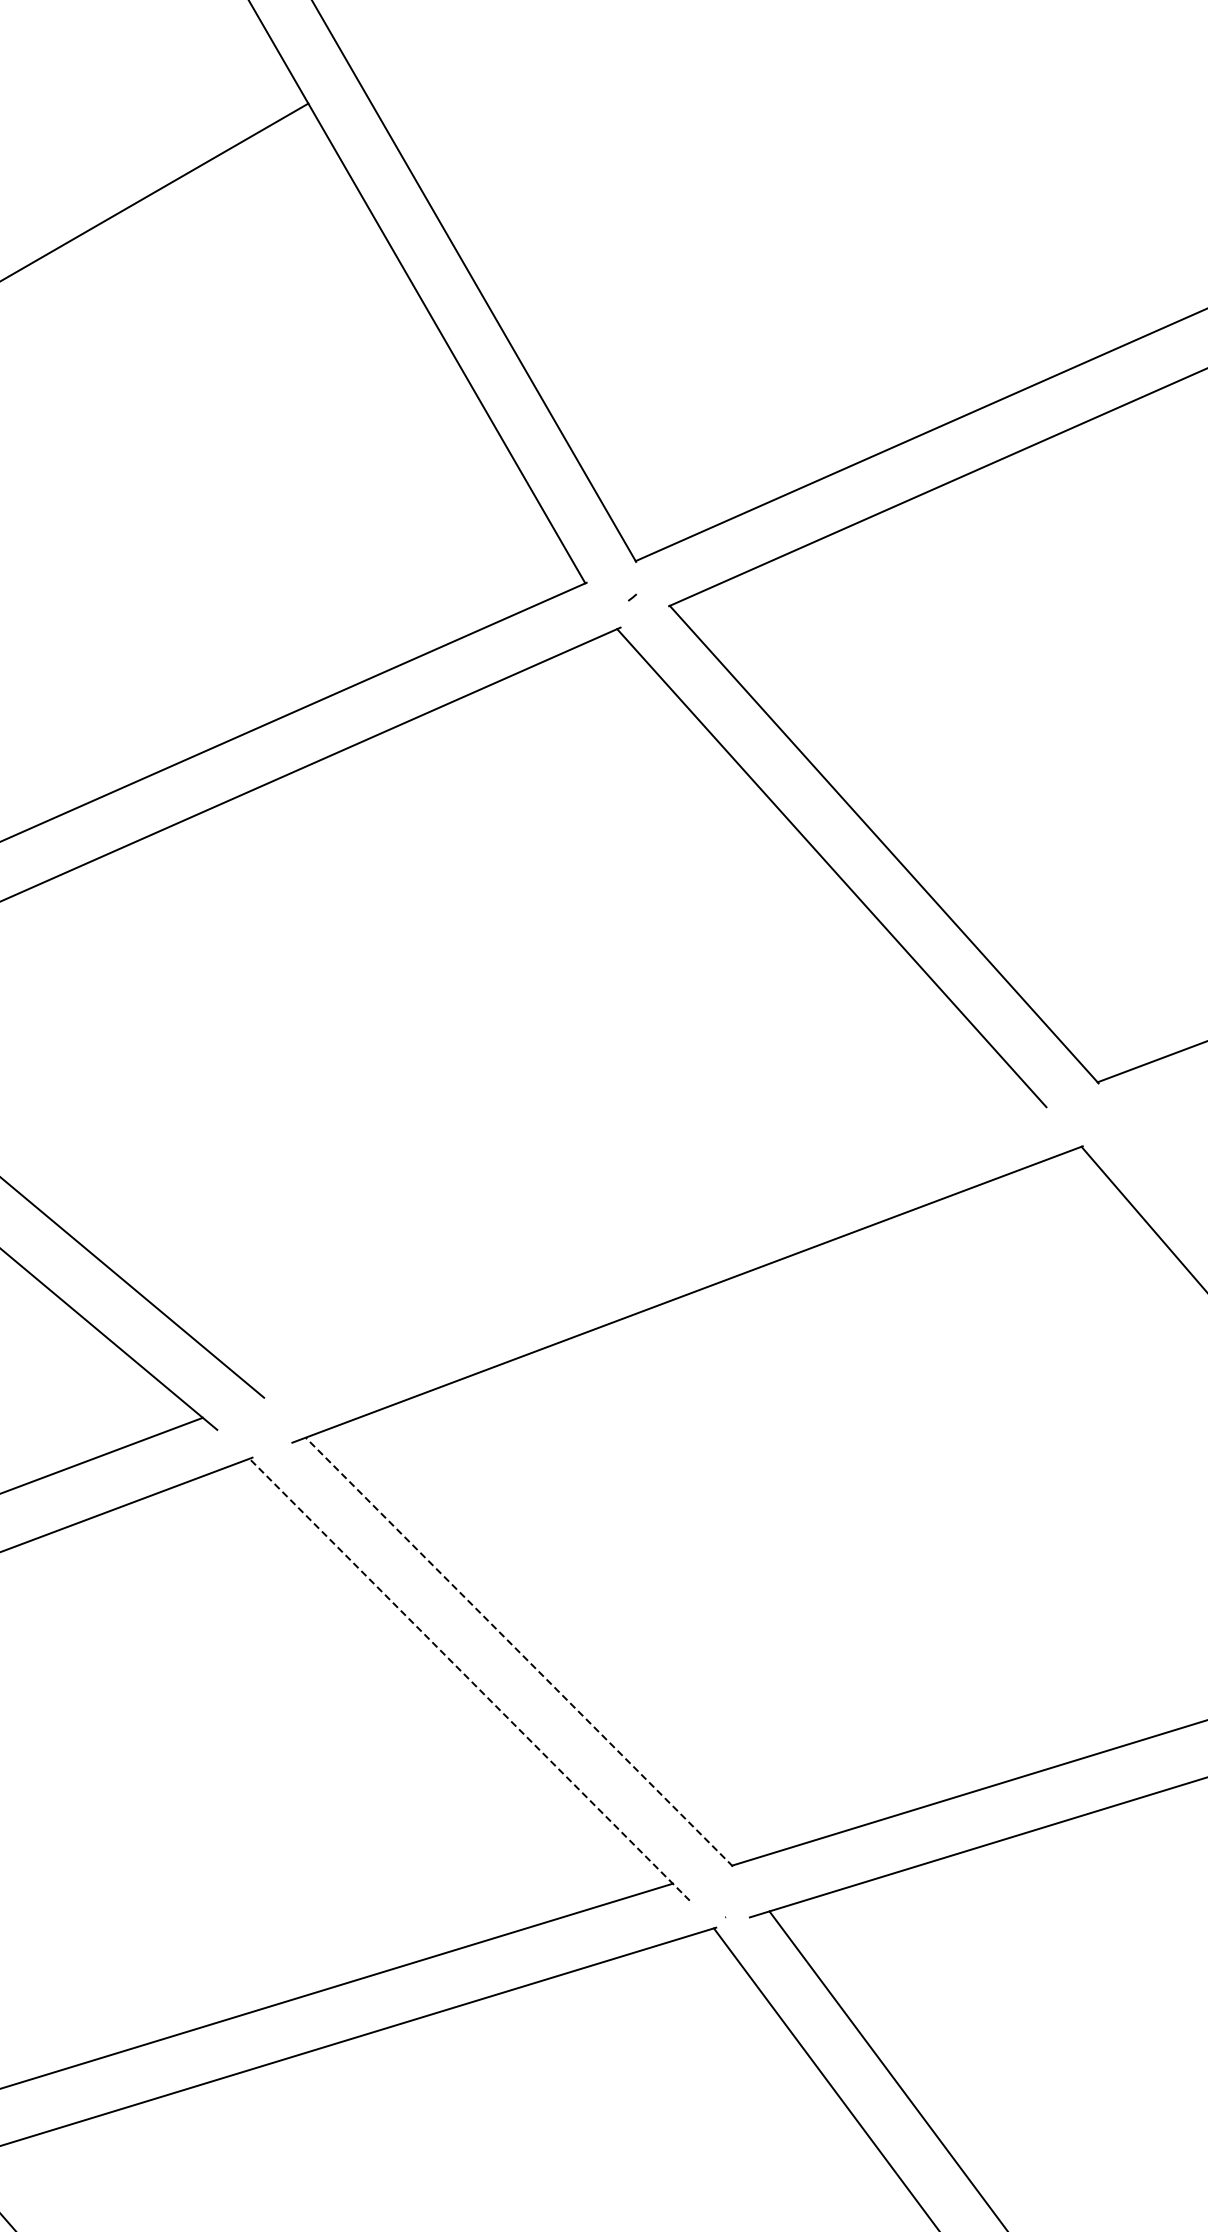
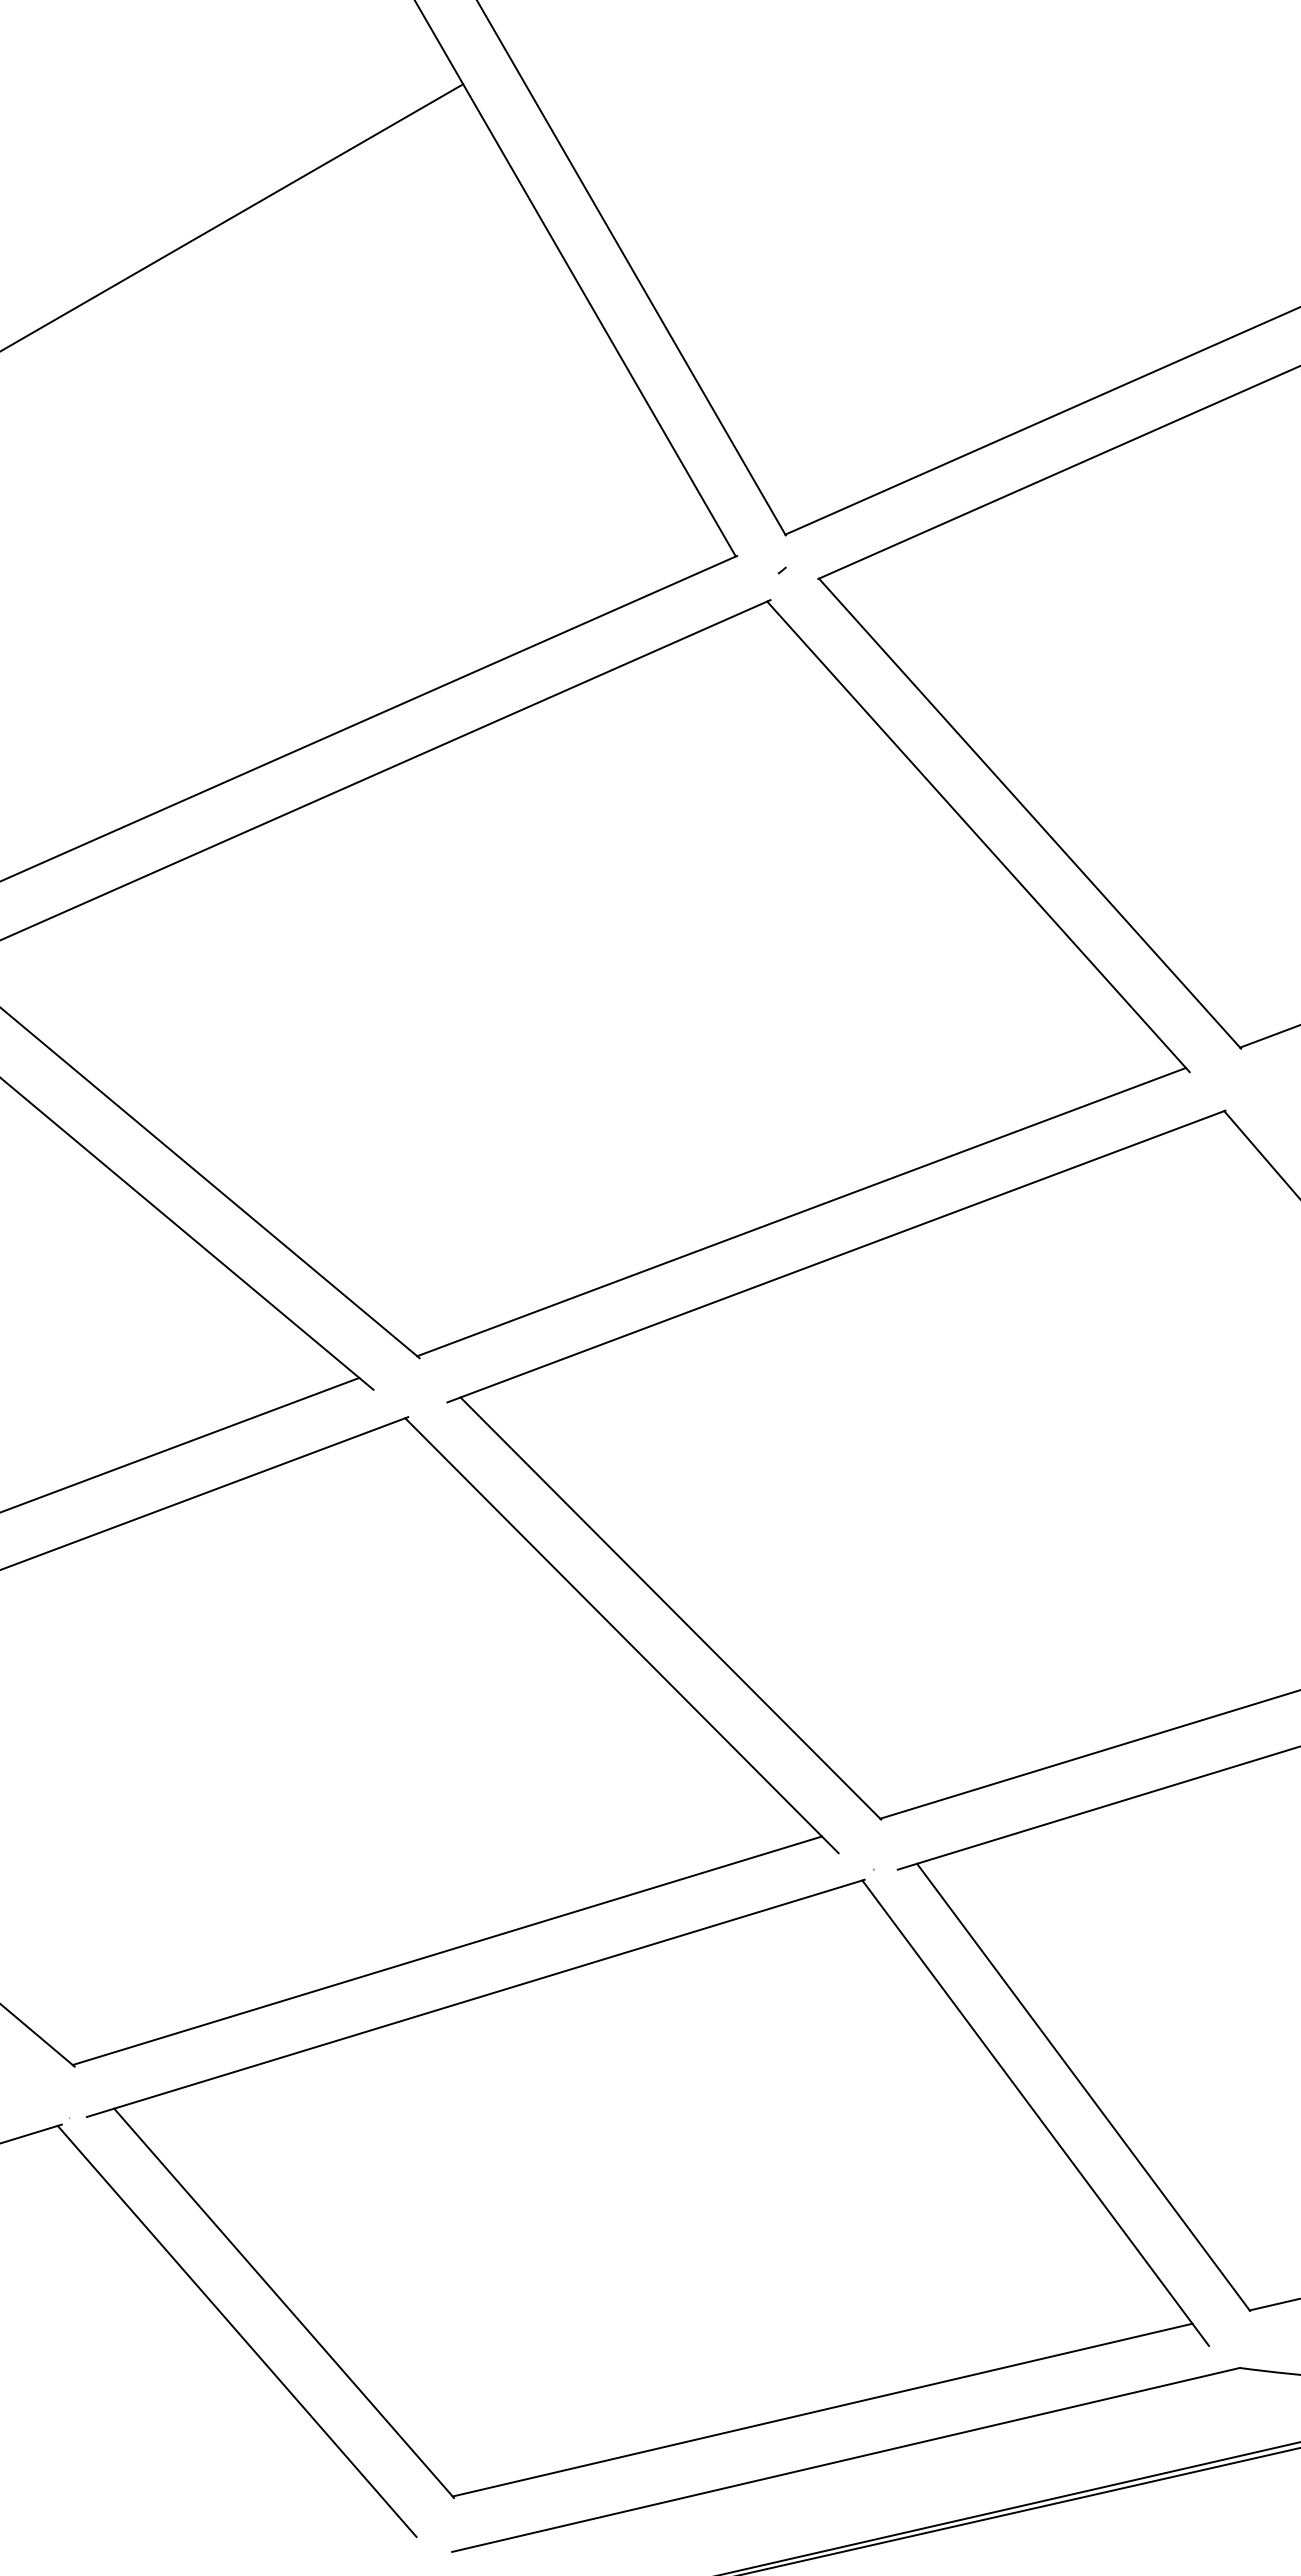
line: (652, 1248) -> (801, 1211), added
line: (518, 1652) -> (670, 1608), dashed -> solid
line: (469, 1679) -> (621, 1635), dashed -> solid

